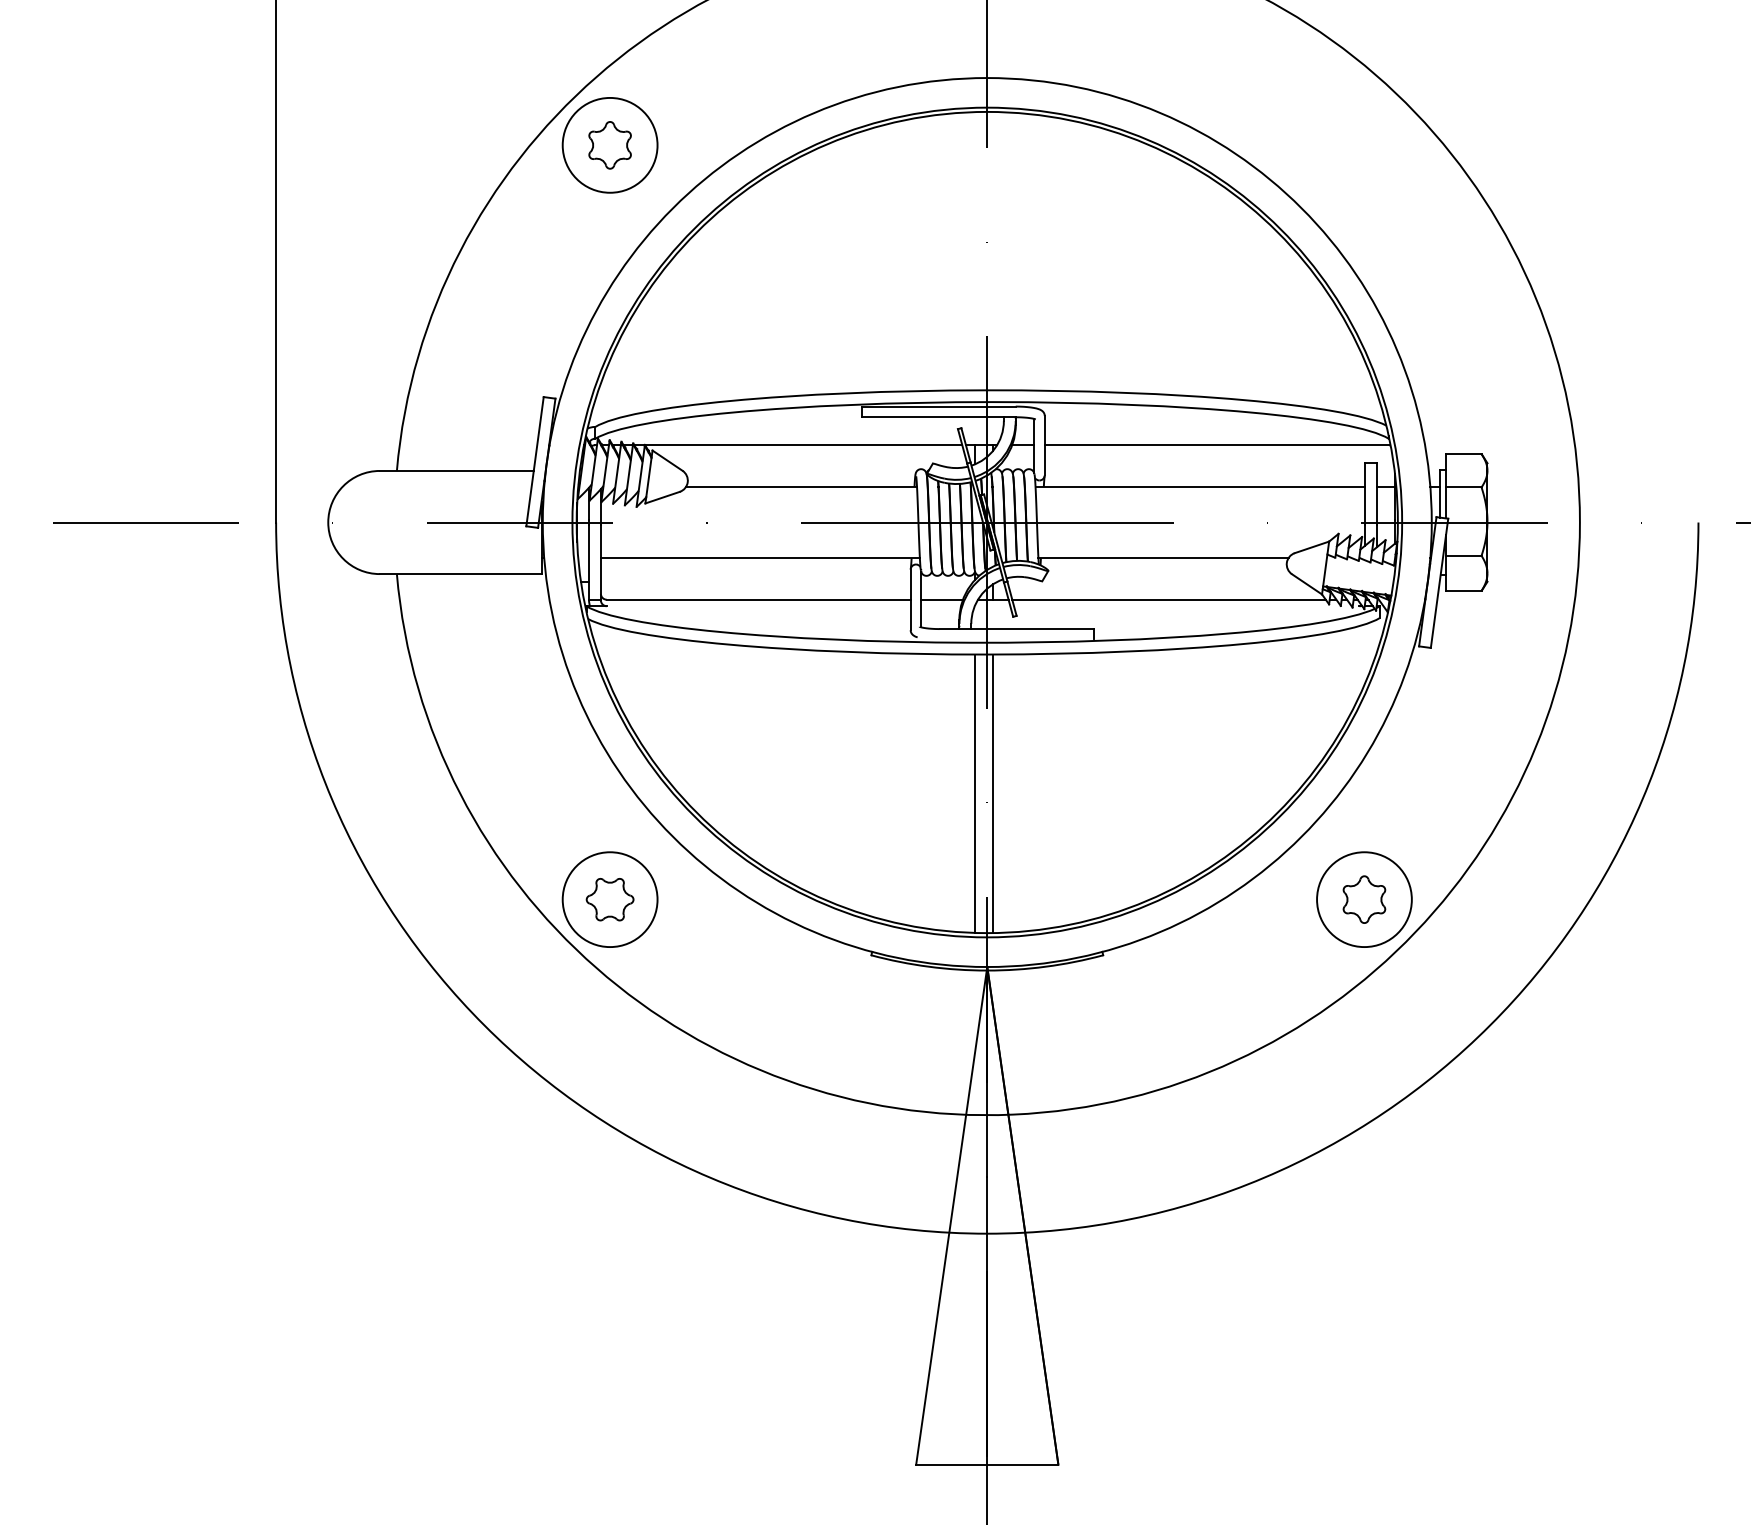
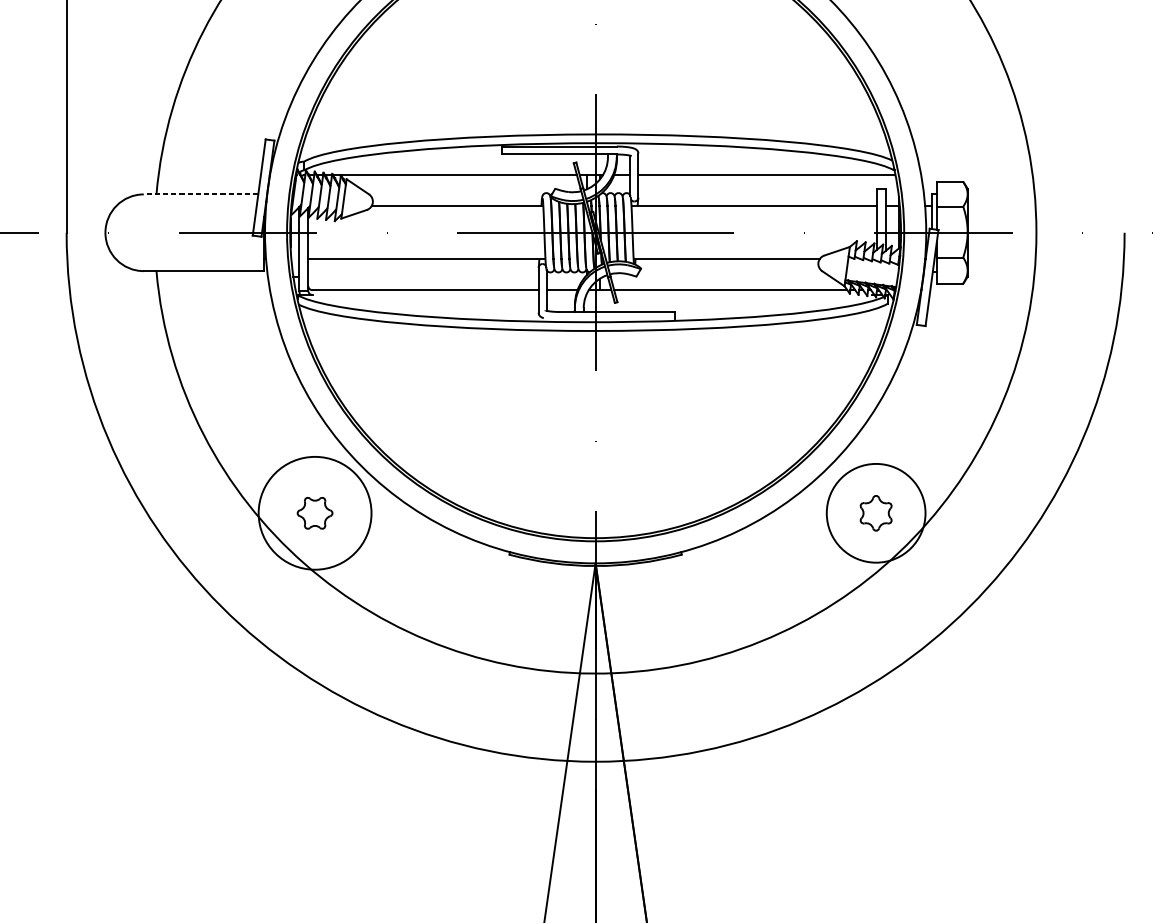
line: (456, 470) -> (200, 194), solid -> dashed
line: (975, 793) -> (586, 434), removed
line: (993, 793) -> (600, 434), removed
circle: (609, 899) -> (314, 513), size x1.6
circle: (1364, 899) -> (876, 513), size x1.4

